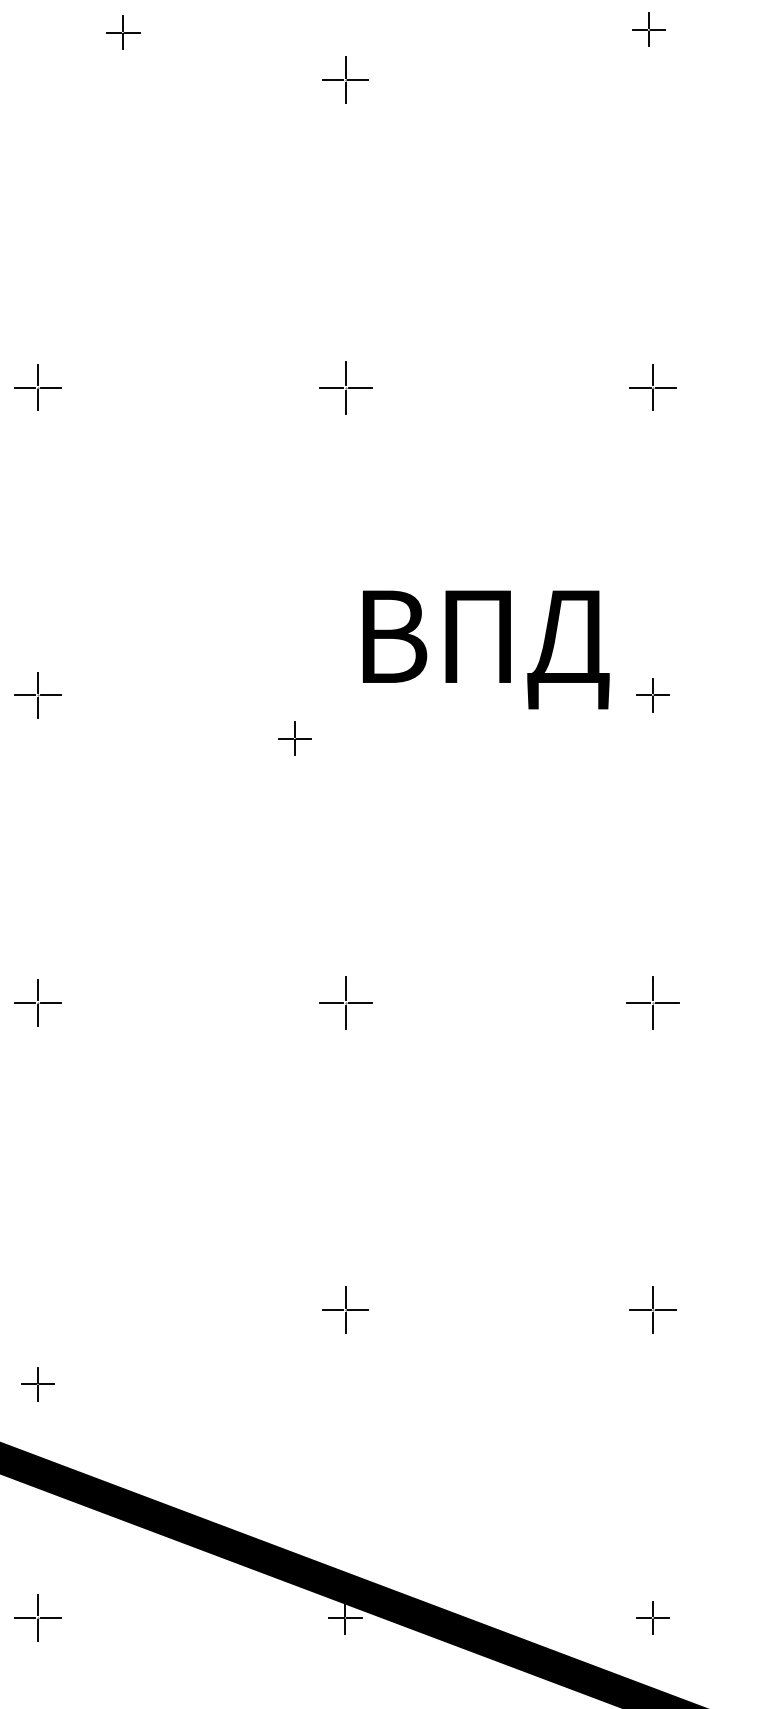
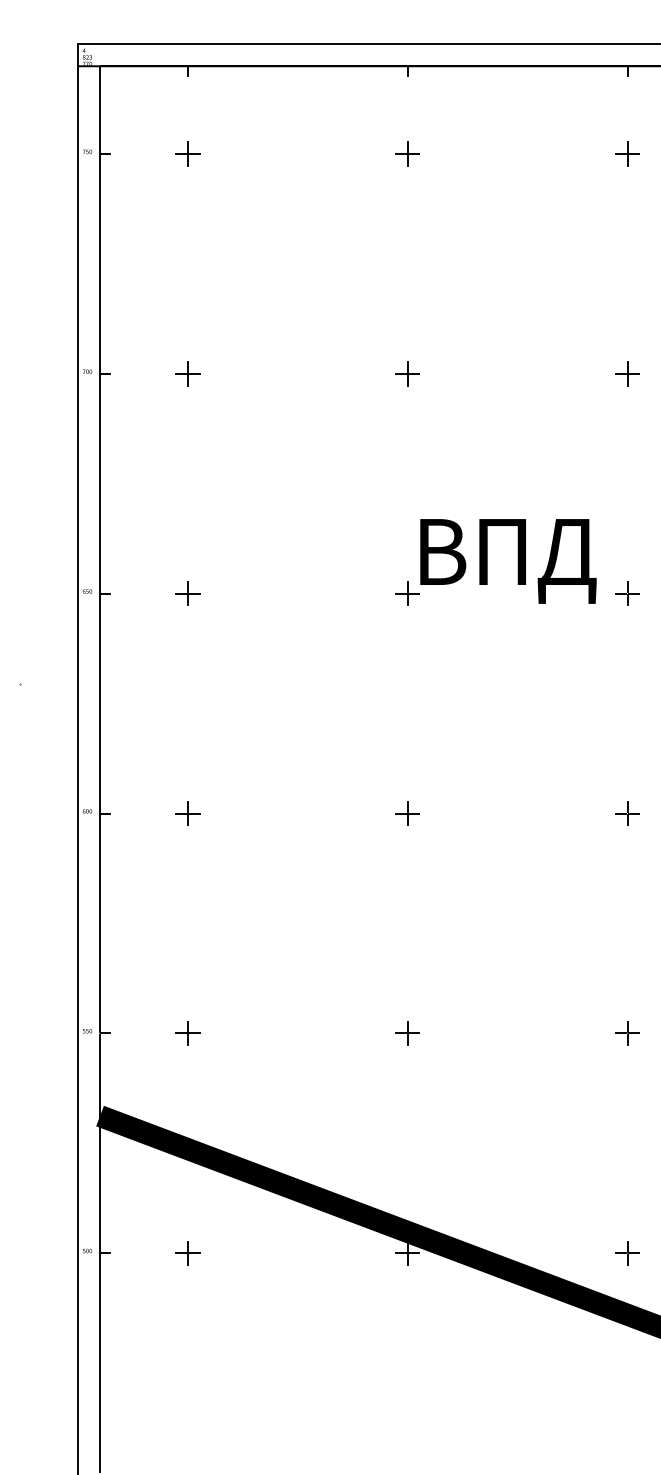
part: (648, 28) -> (627, 153), moved
part: (122, 31) -> (187, 153), moved
part: (345, 79) -> (407, 153), size x0.71
part: (37, 387) -> (187, 373), size x0.71
part: (345, 387) -> (407, 373), size x0.62
part: (652, 387) -> (627, 373), size x0.71
part: (37, 694) -> (187, 593), size x0.71
part: (294, 738) -> (407, 593), moved
part: (37, 1002) -> (187, 813), size x0.71
part: (345, 1002) -> (407, 813), size x0.62
part: (652, 1002) -> (627, 813), size x0.62
part: (345, 1310) -> (407, 1033), size x0.71
part: (652, 1310) -> (627, 1033), size x0.71
part: (37, 1384) -> (187, 1033), moved
part: (37, 1618) -> (187, 1253), size x0.71

